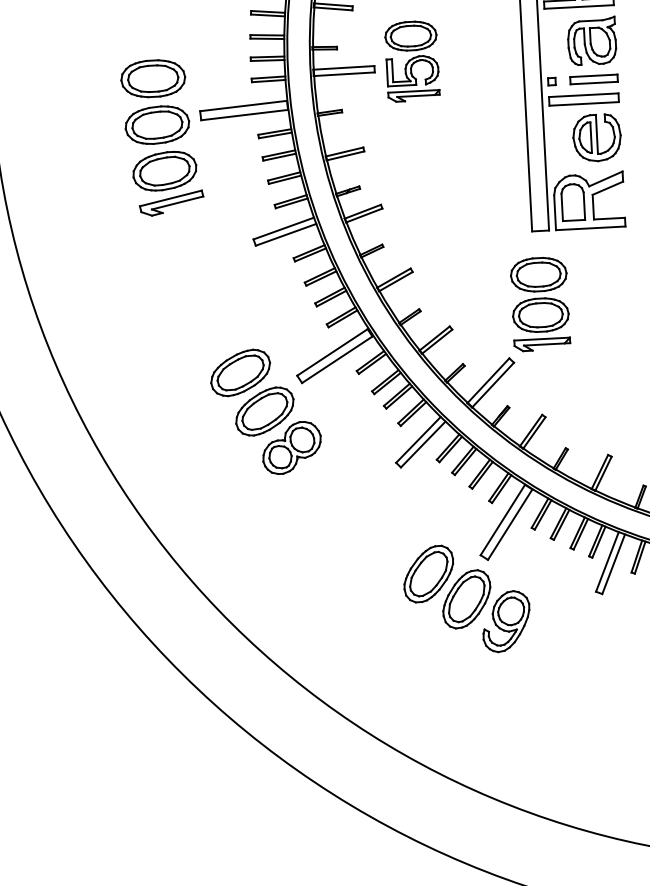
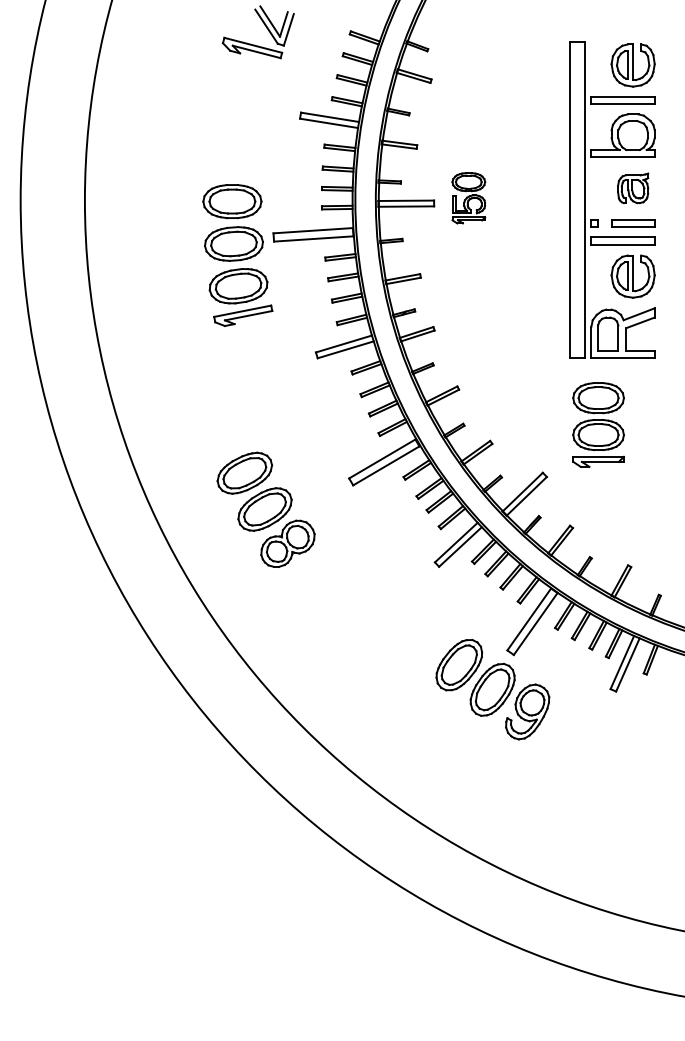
part: (591, 41) -> (632, 188), size x0.7
part: (412, 61) -> (468, 198), size x0.7
part: (540, 303) -> (598, 424), moved
part: (265, 411) -> (265, 509), moved

